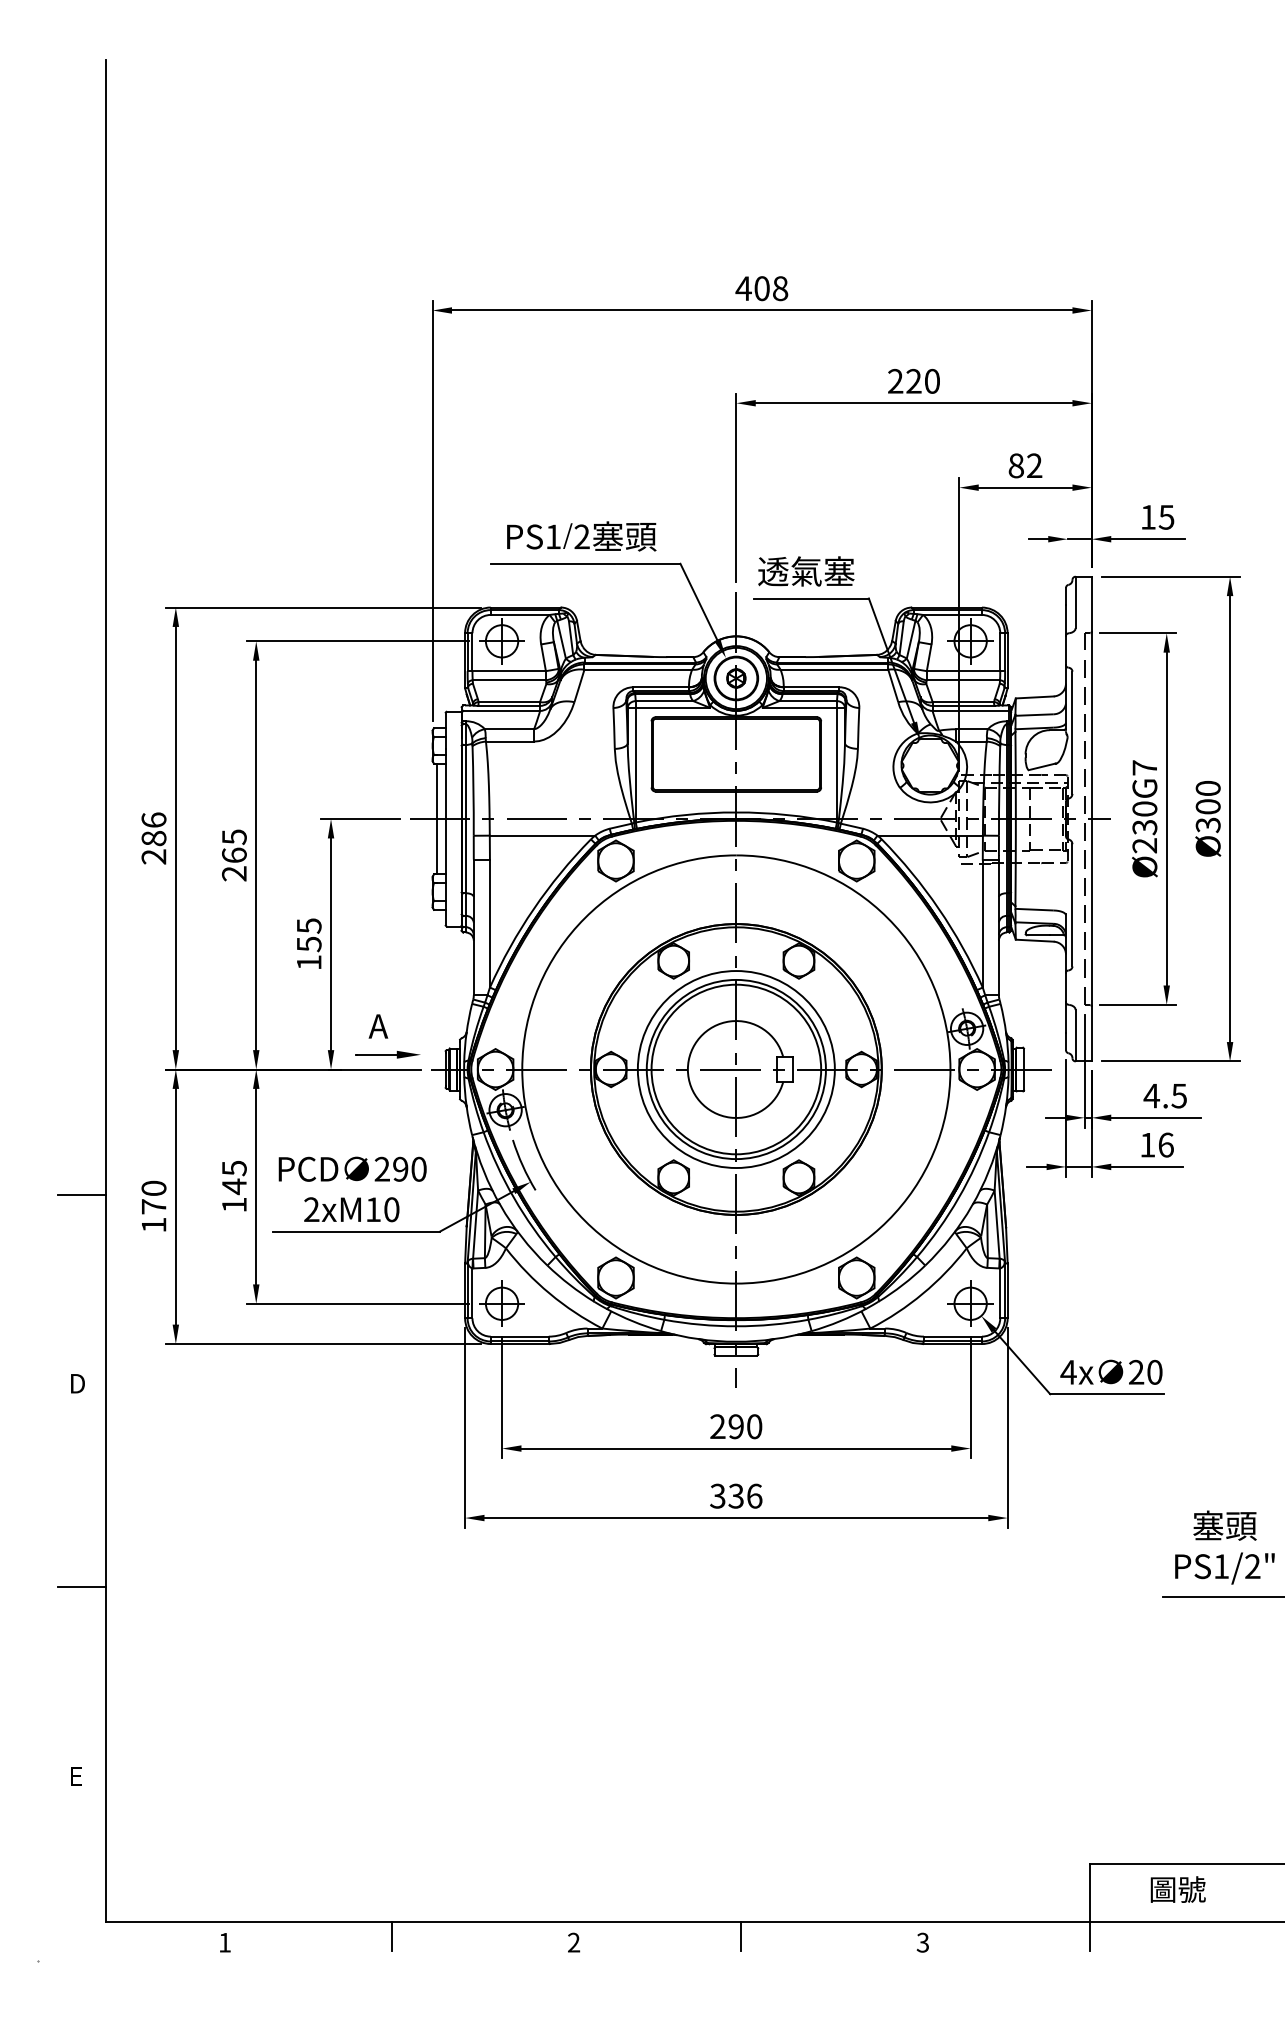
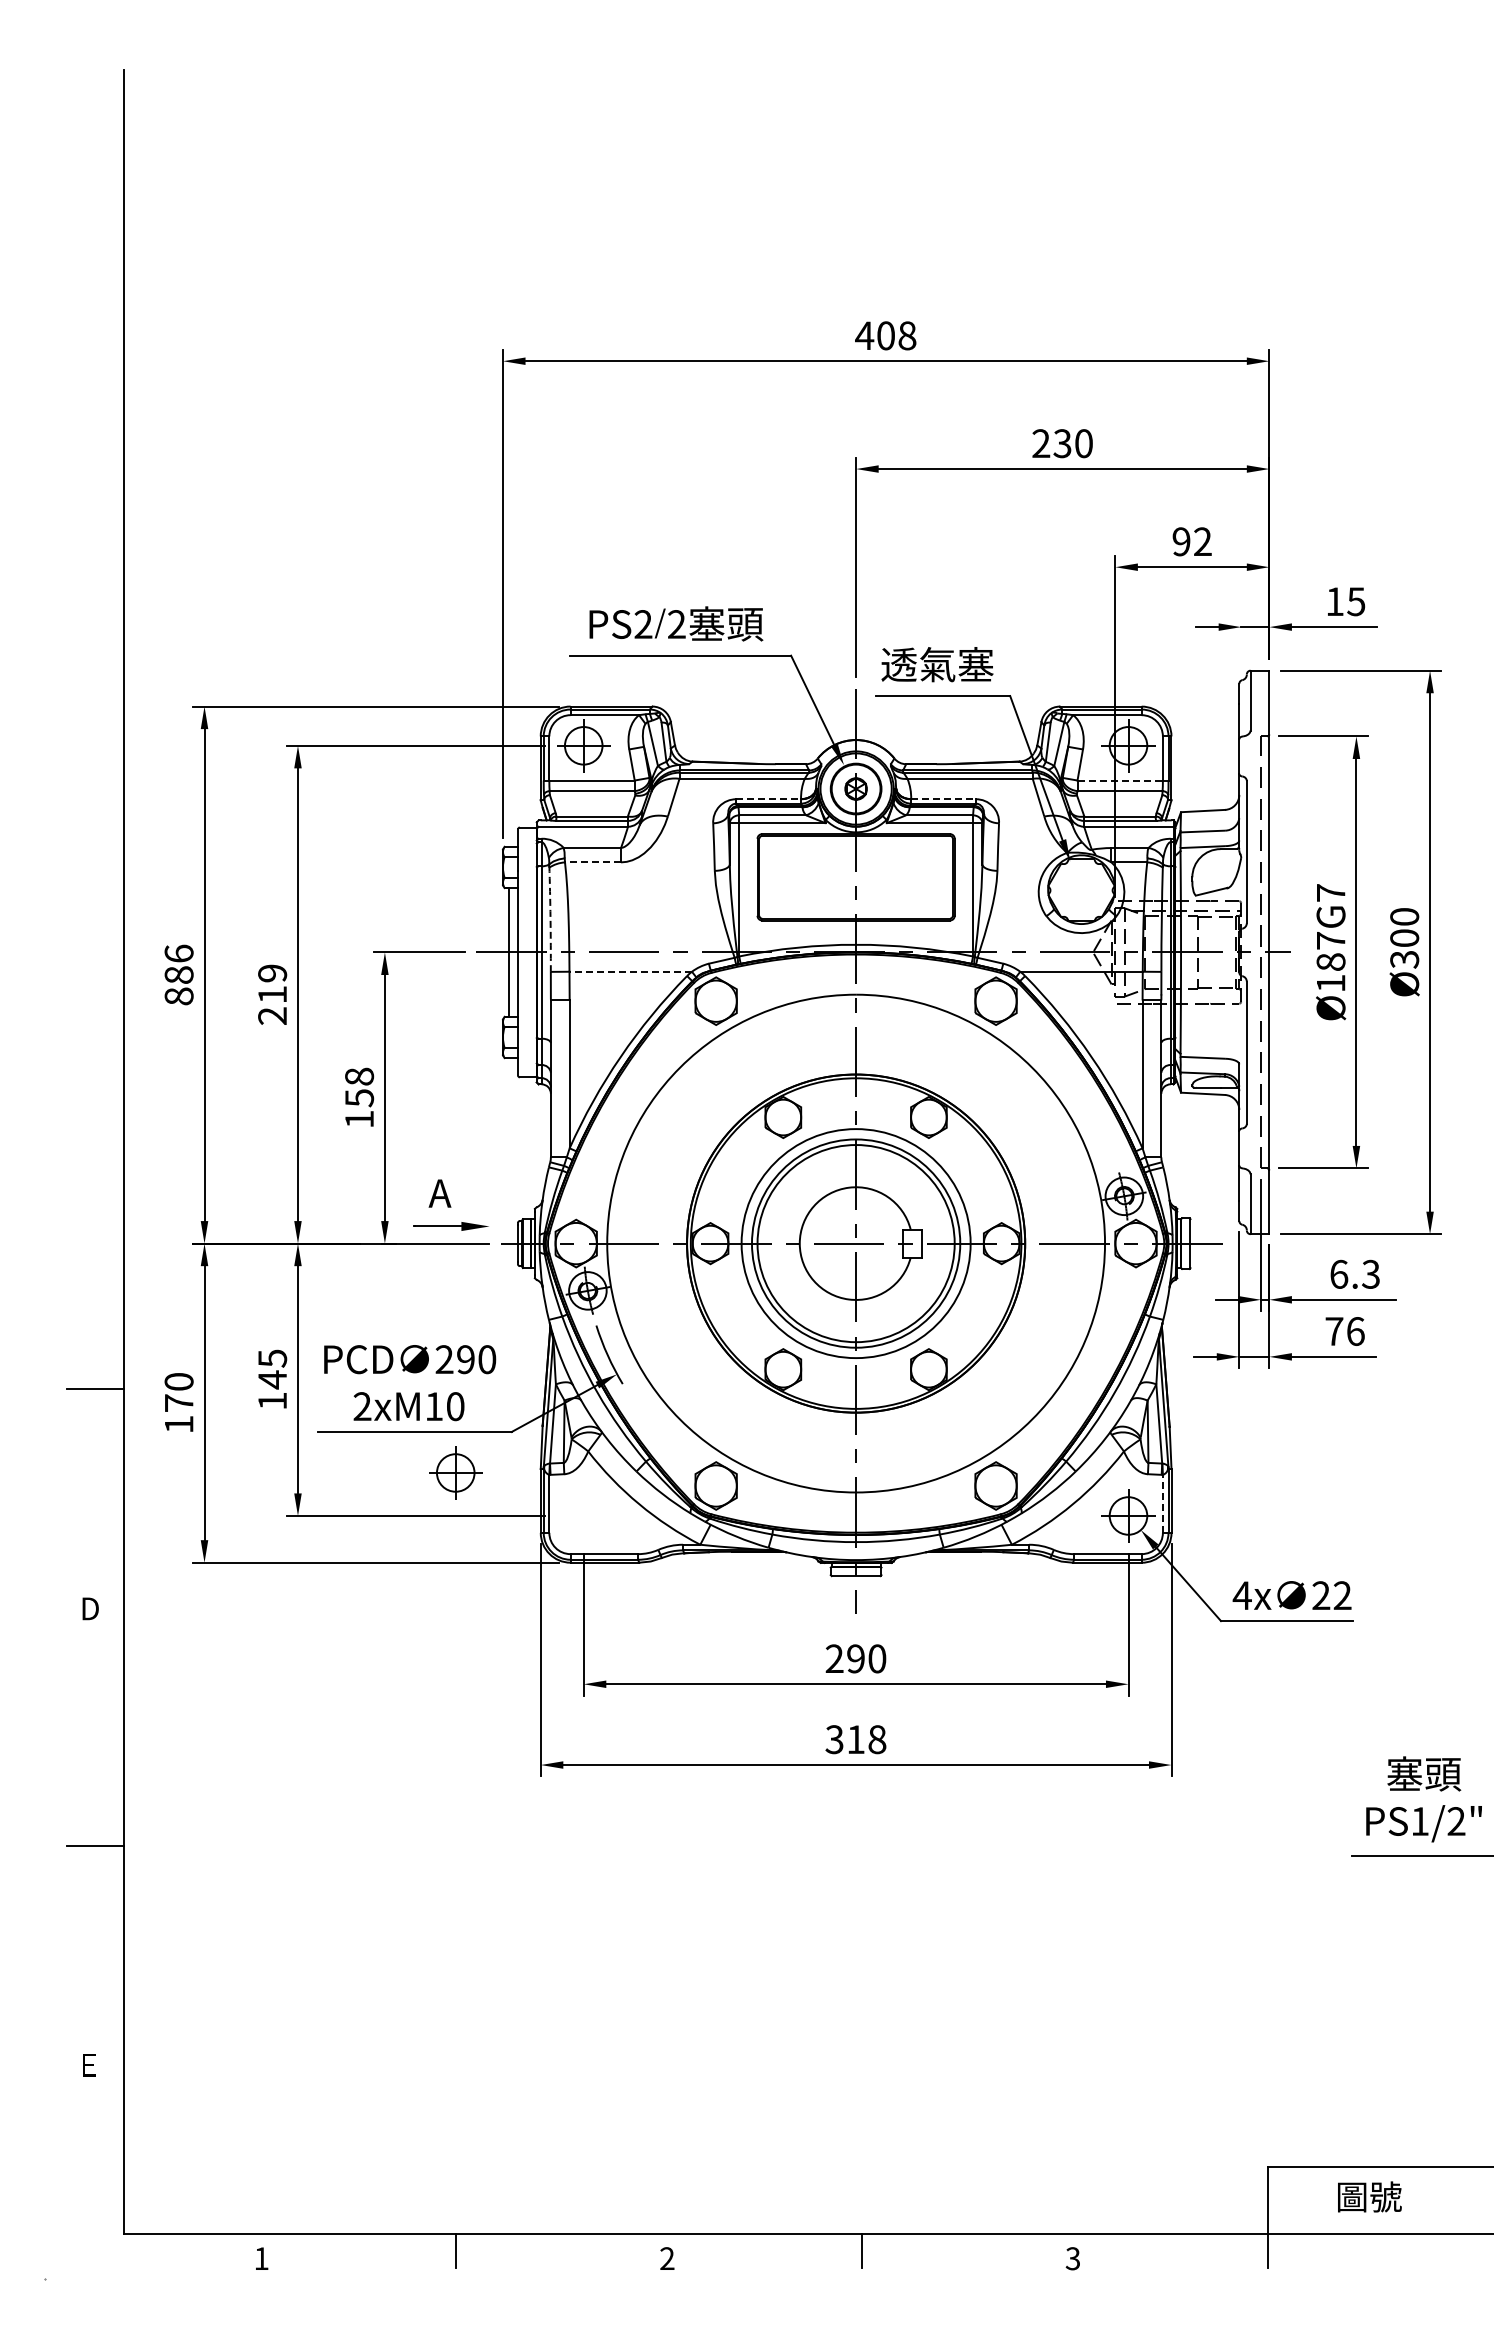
text: (913, 381) -> (1062, 443), 220 -> 230
text: (1016, 465) -> (1181, 541), 82 -> 92
text: (553, 536) -> (643, 624), PS1 -> PS2
line: (963, 671) -> (1120, 780), solid -> dashed
line: (661, 687) -> (769, 799), solid -> dashed
line: (812, 687) -> (944, 799), solid -> dashed
line: (509, 741) -> (592, 862), solid -> dashed
arc: (473, 789) -> (550, 918), solid -> dashed
text: (1144, 827) -> (1330, 962), Ø230G7 -> Ø187G7
line: (542, 835) -> (630, 971), solid -> dashed
text: (234, 845) -> (272, 983), 265 -> 219
text: (153, 856) -> (178, 996), 286 -> 886
text: (309, 925) -> (359, 1076), 155 -> 158
text: (1165, 1095) -> (1354, 1273), 4.5 -> 6.3
text: (1147, 1145) -> (1334, 1331), 16 -> 76
line: (999, 1293) -> (1162, 1503), solid -> dashed
part: (501, 1303) -> (455, 1472), moved
text: (1154, 1372) -> (1342, 1595), 20 -> 22
text: (745, 1496) -> (866, 1739), 336 -> 318

